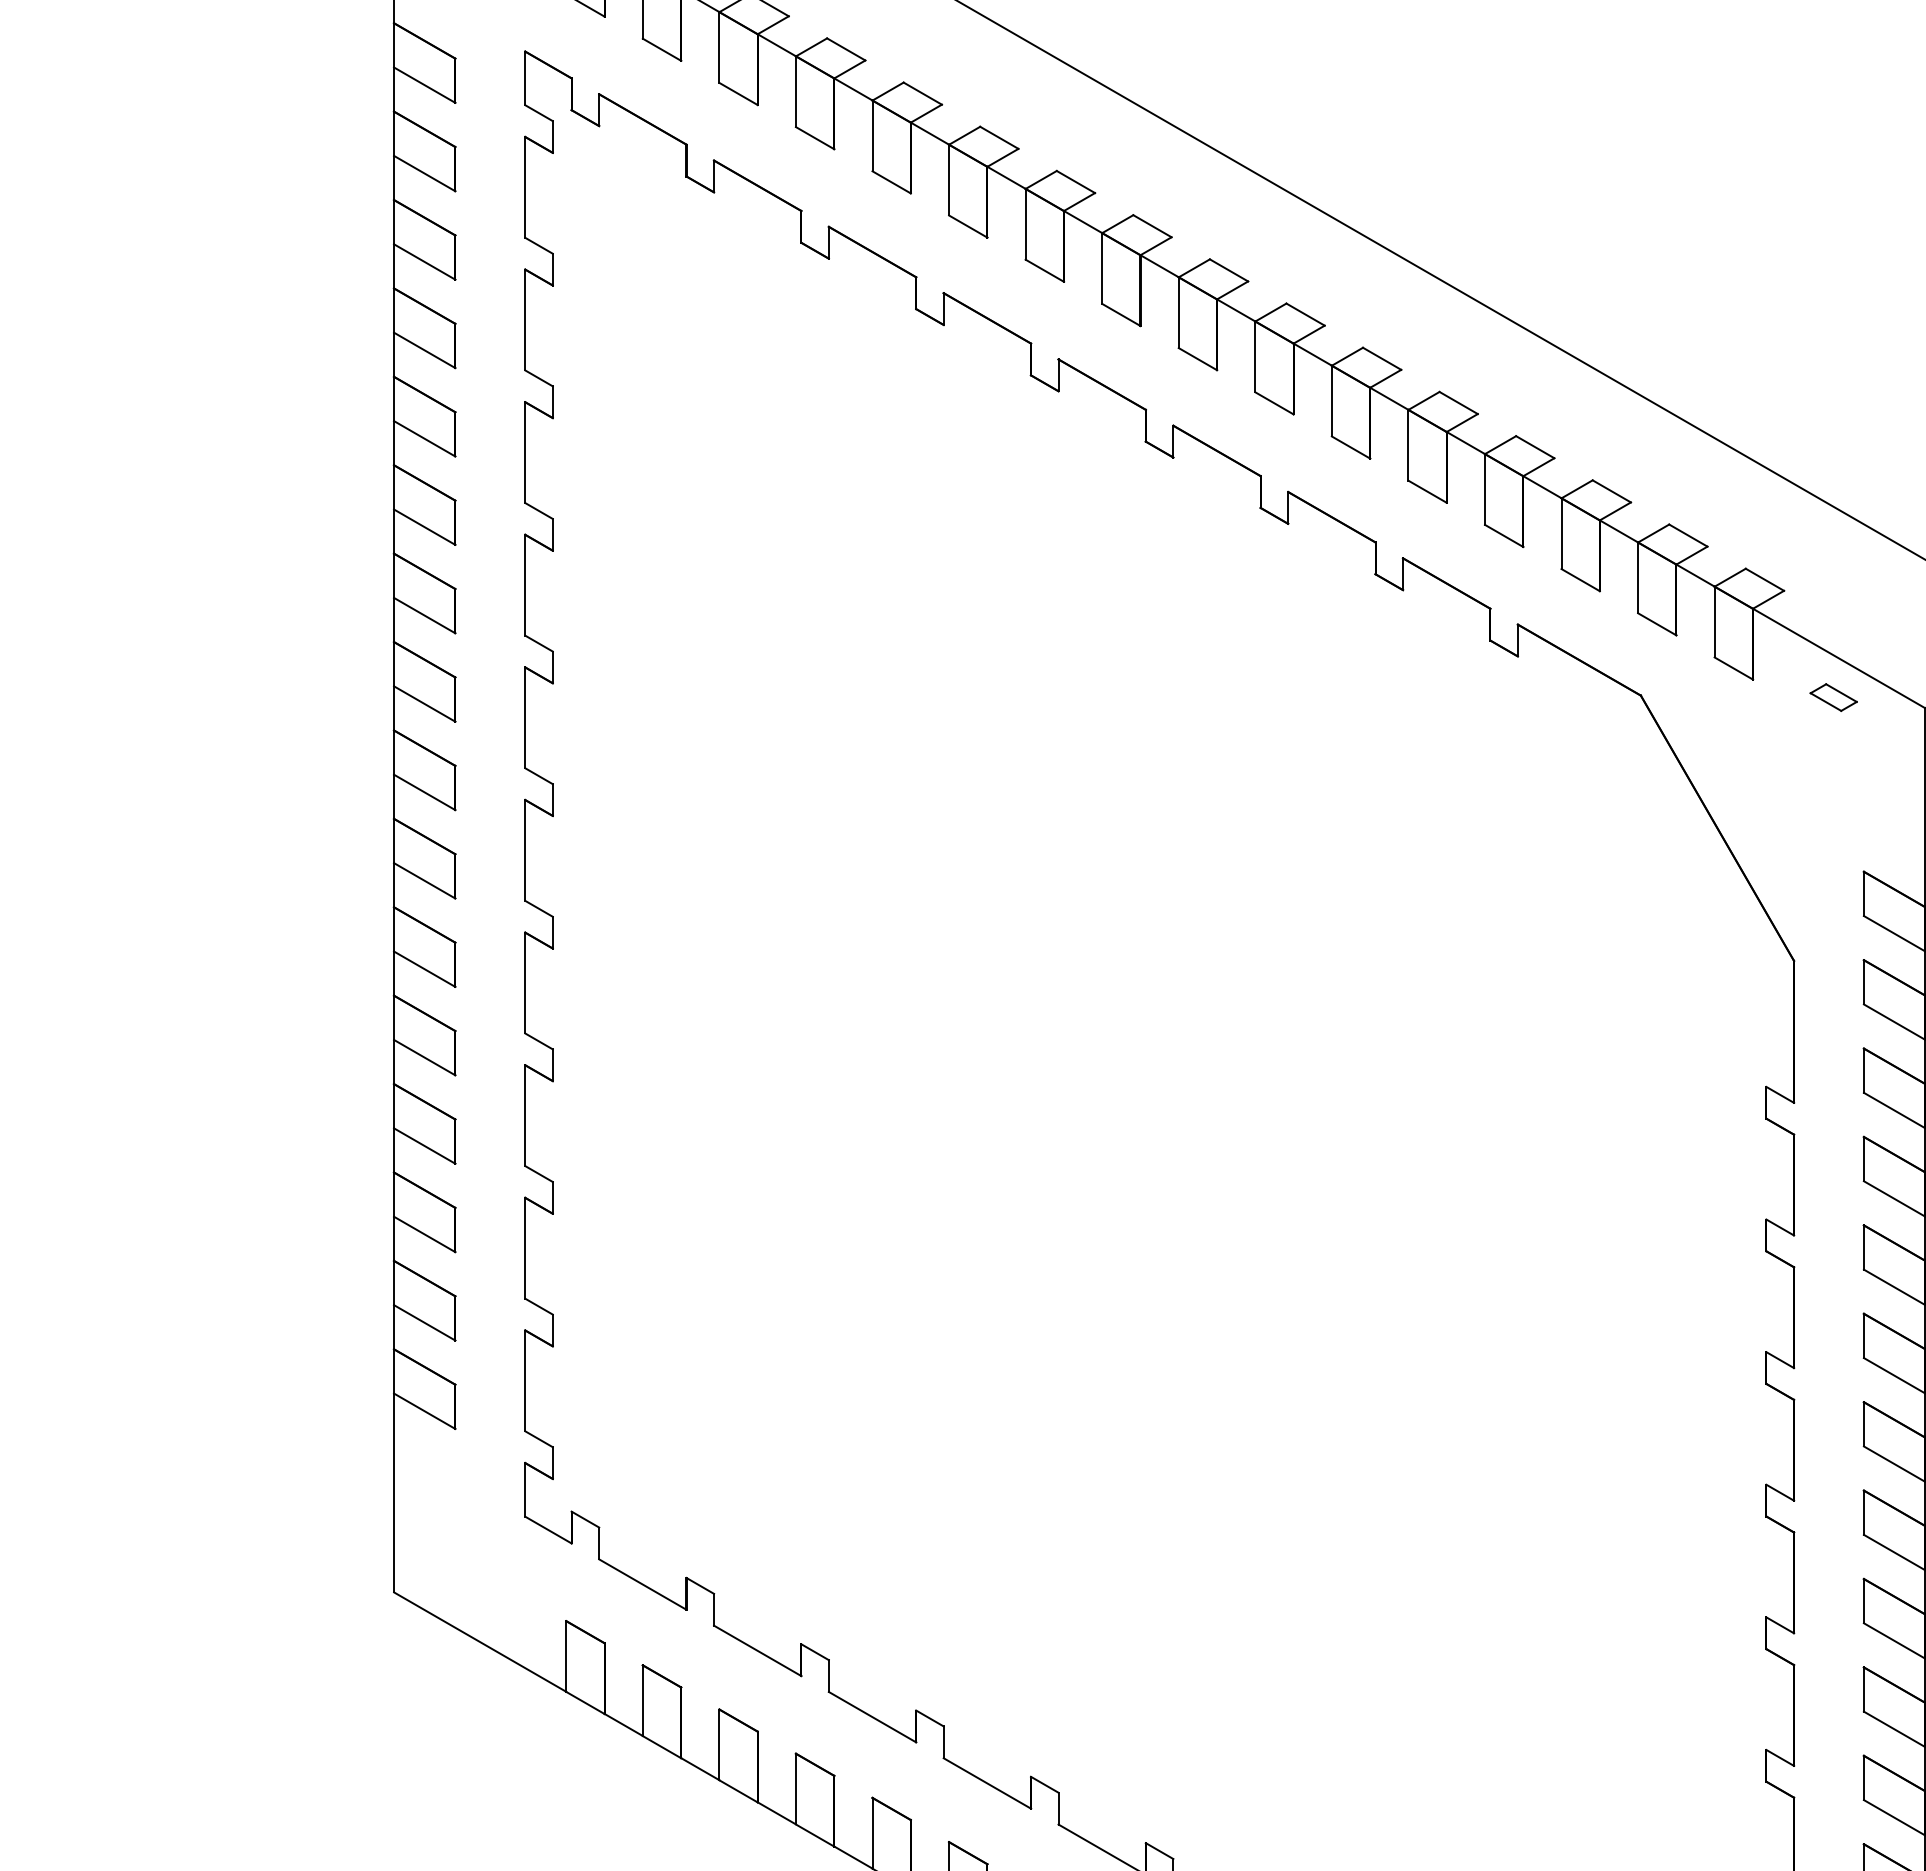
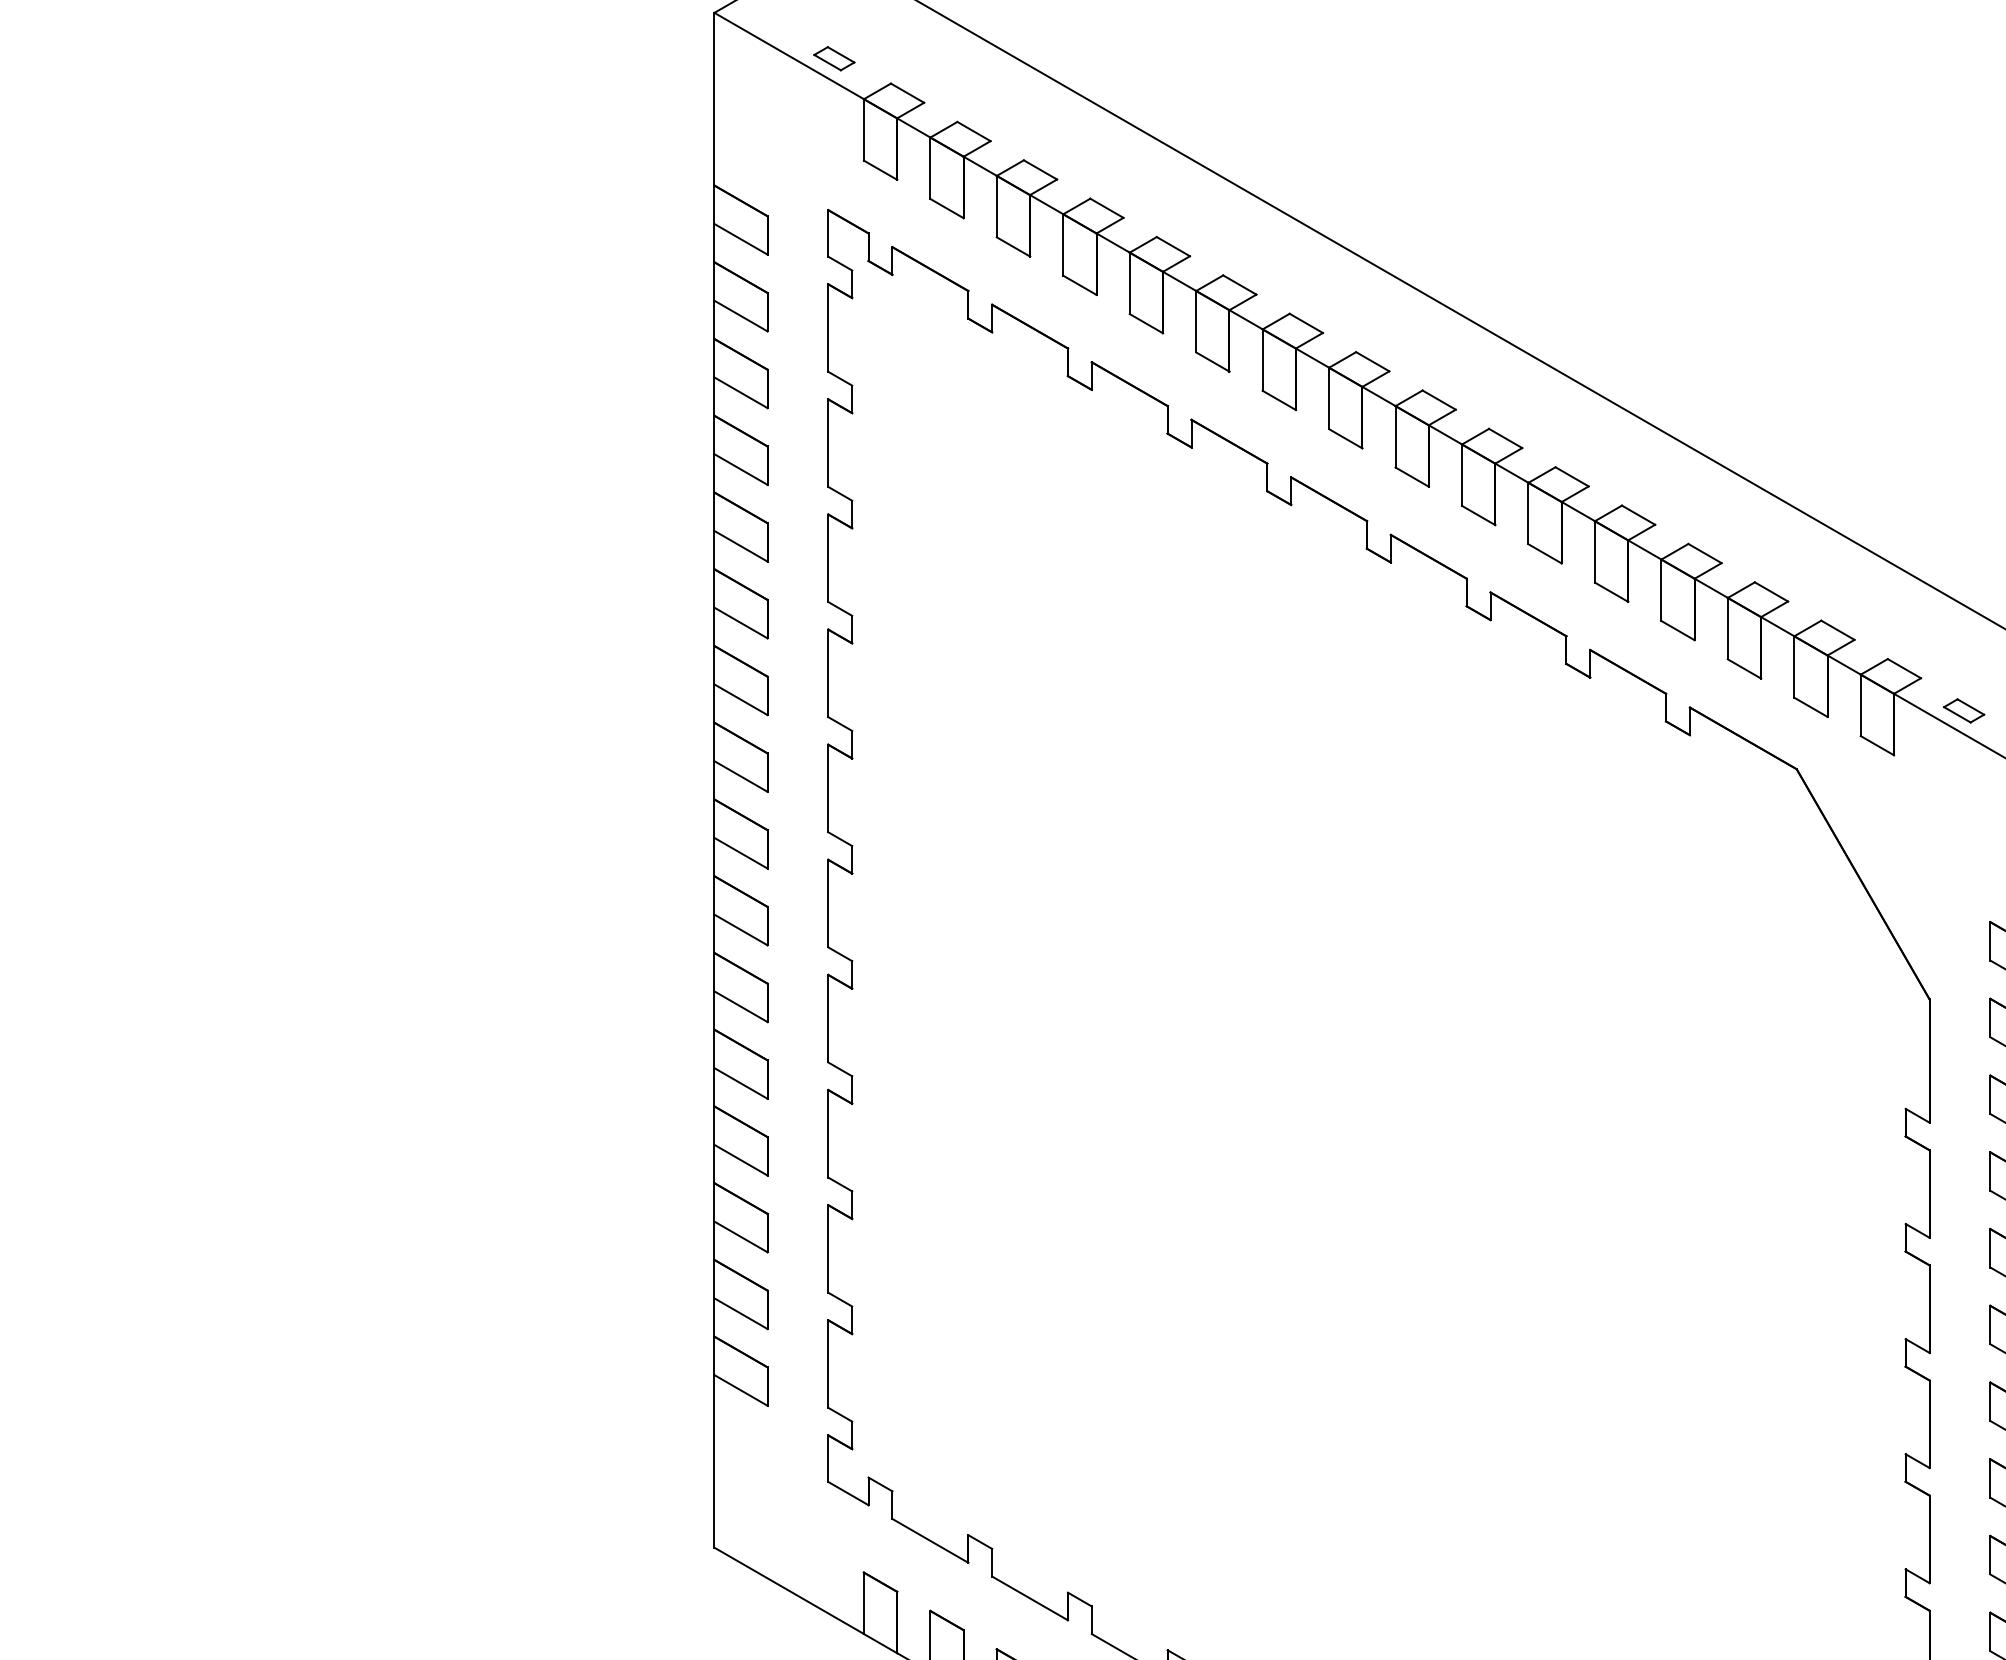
part: (1834, 697) -> (1964, 710), moved

